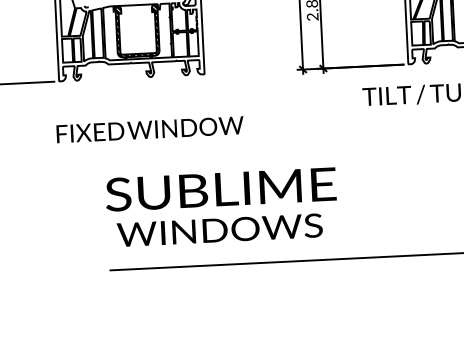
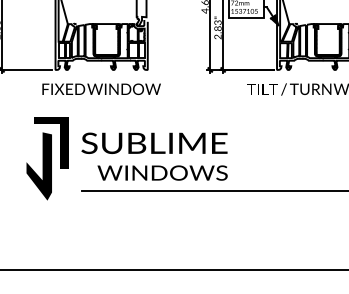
text: (149, 128) -> (101, 88), moved
fill: (56, 196) -> (50, 142), added
text: (219, 229) -> (162, 172), moved
fill: (41, 234) -> (39, 166), added

